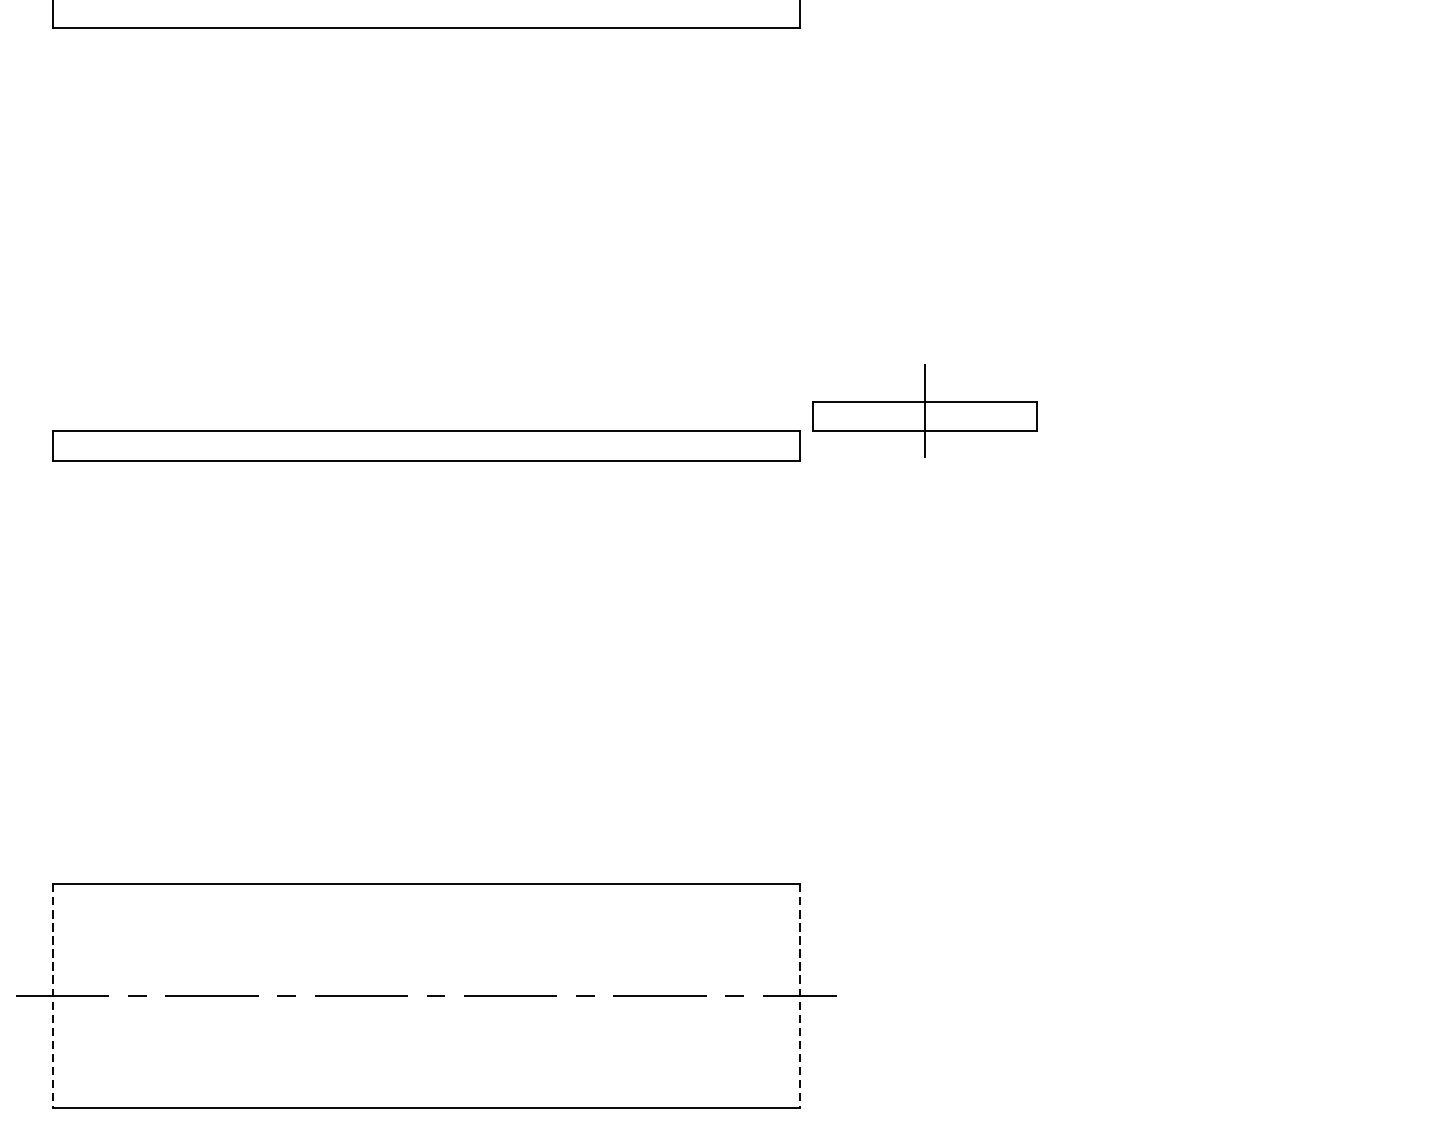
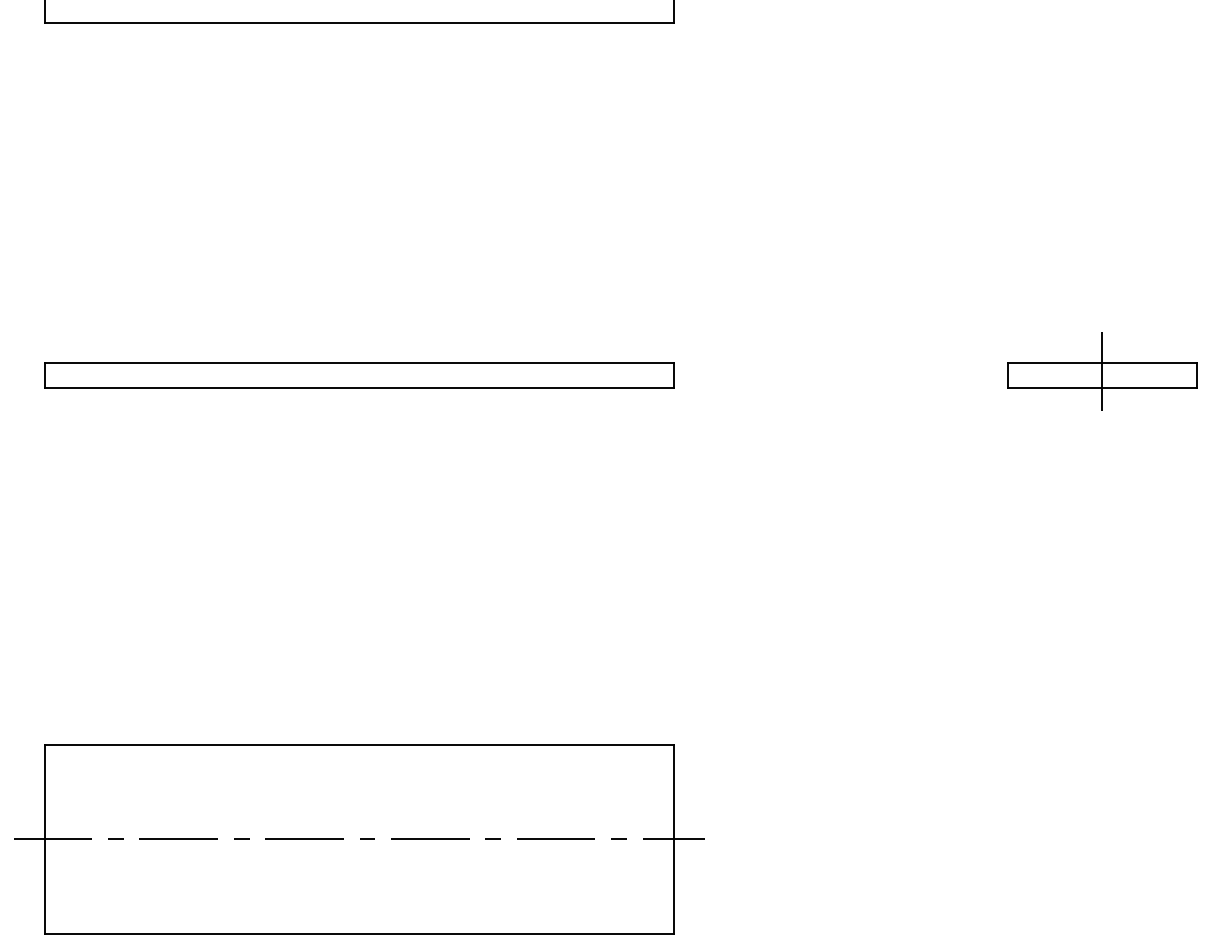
part: (925, 411) -> (1102, 371), moved
line: (53, 996) -> (45, 839), dashed -> solid
line: (800, 996) -> (674, 839), dashed -> solid

